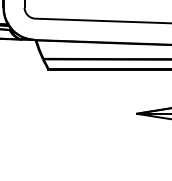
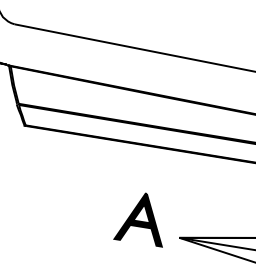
part: (115, 106) -> (141, 217), added

